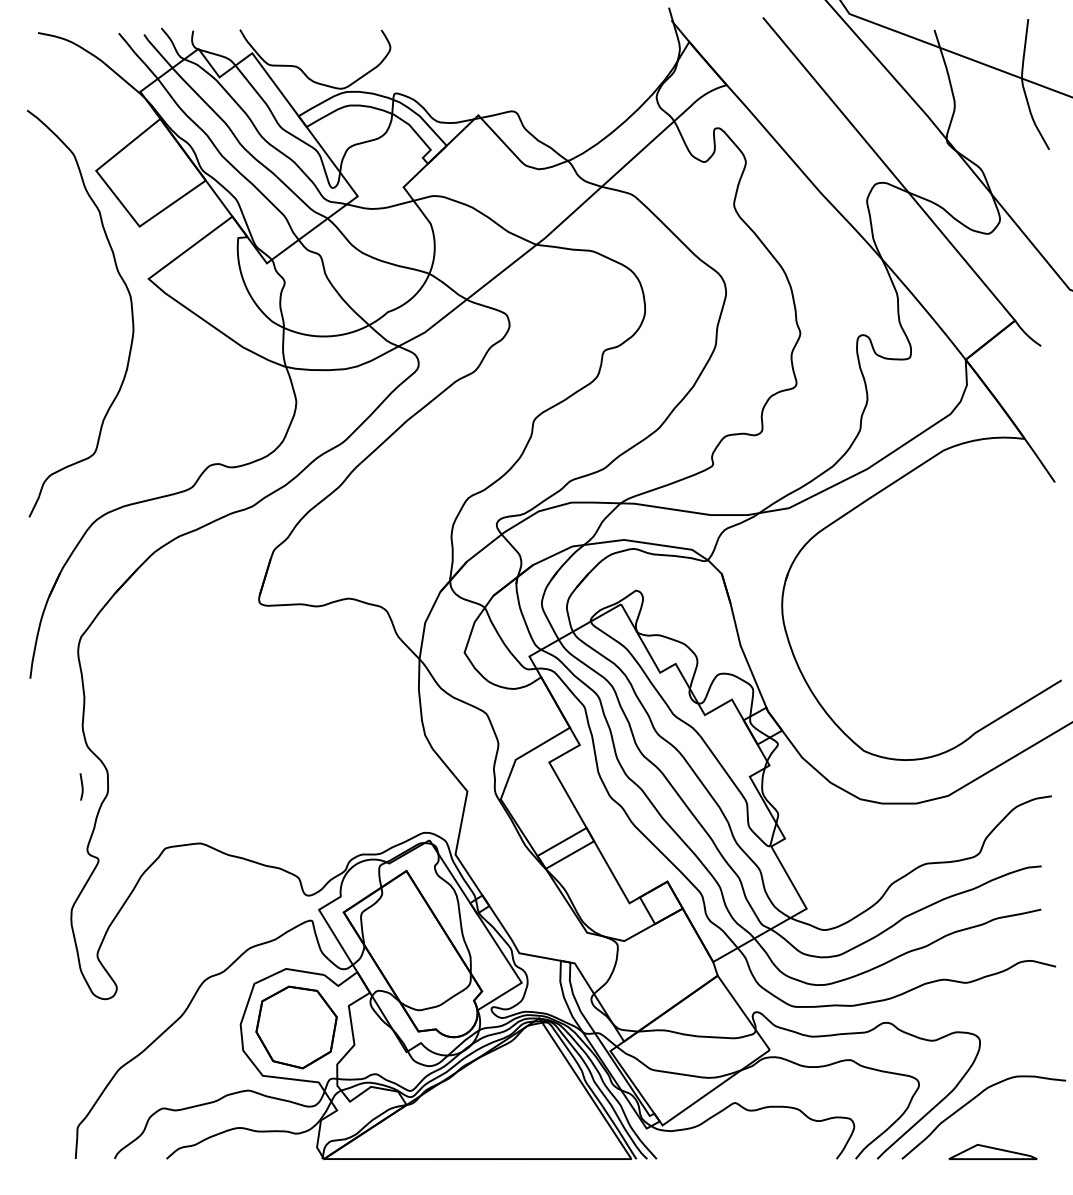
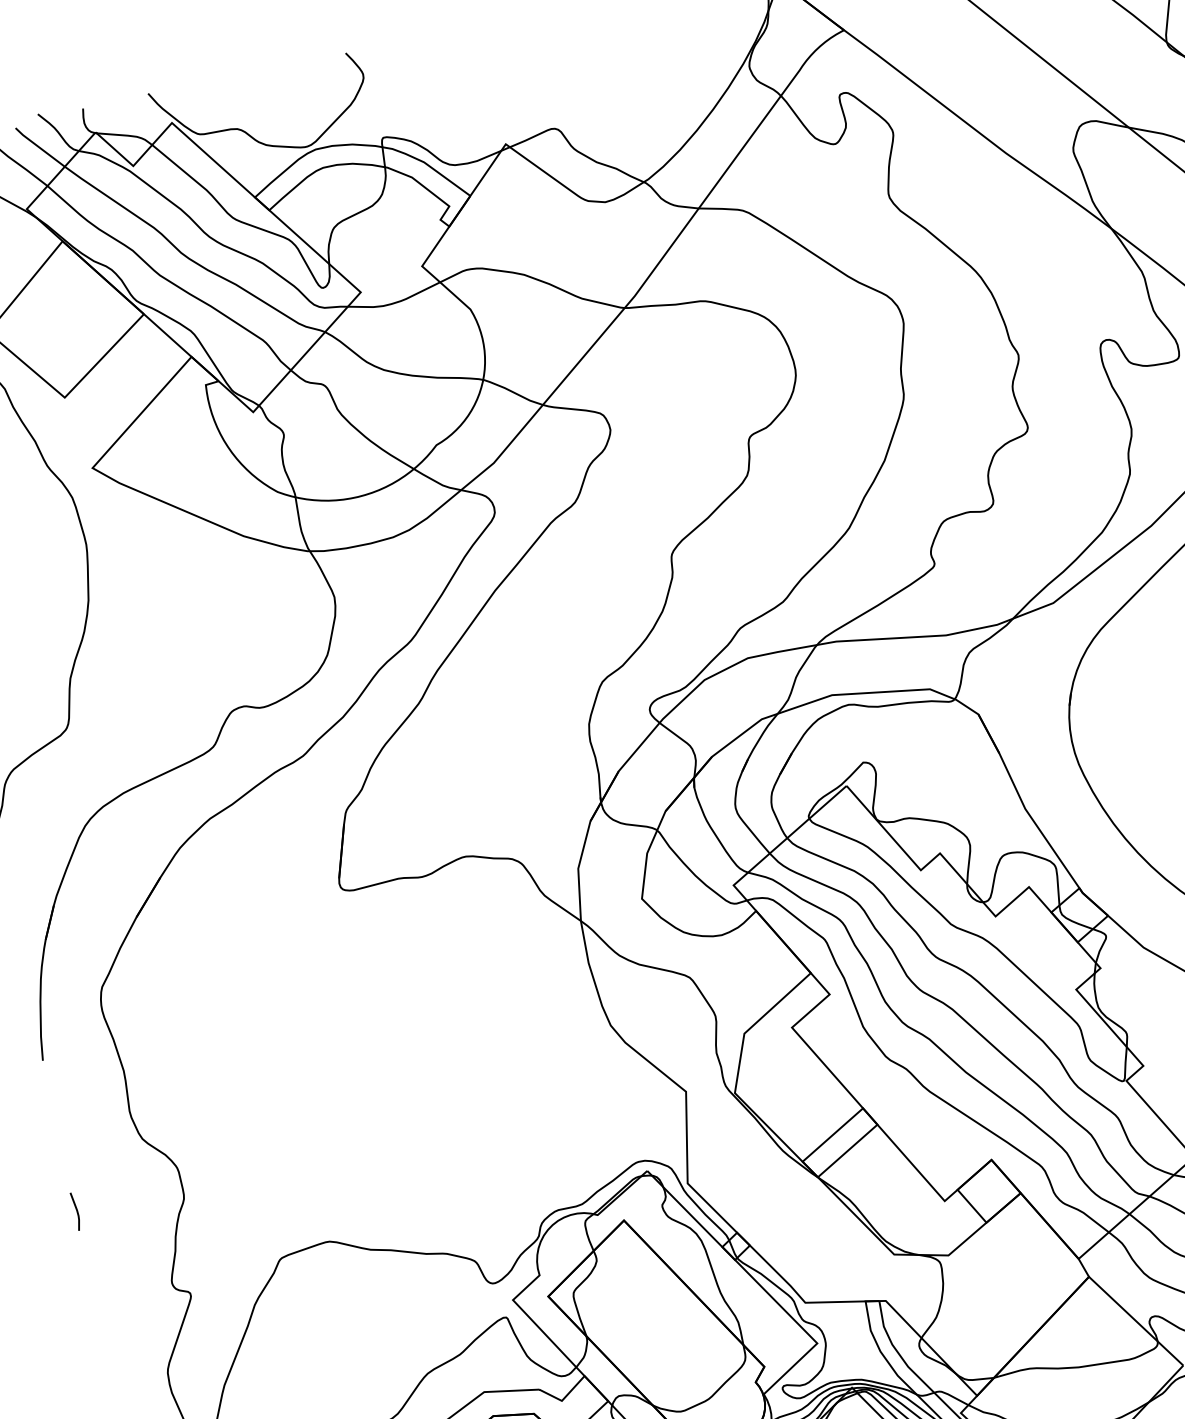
line: (81, 786) -> (75, 1210), moved

